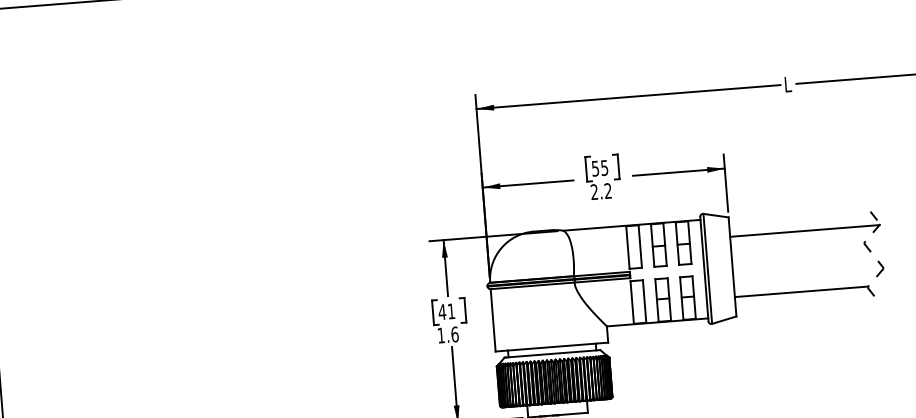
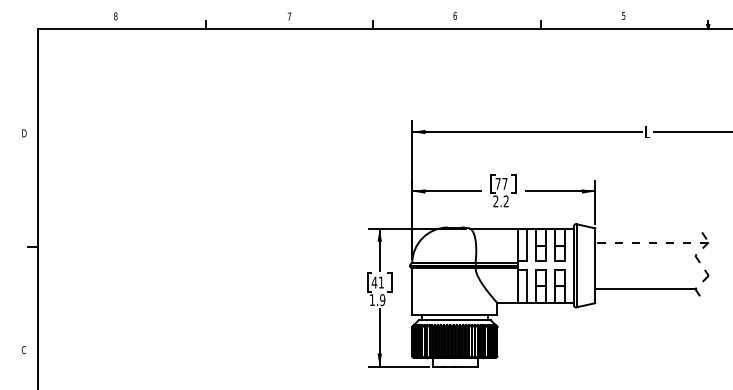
text: (600, 167) -> (501, 183), 55 -> 77
line: (804, 231) -> (651, 243), solid -> dashed
text: (454, 335) -> (382, 300), 1.6 -> 1.9

